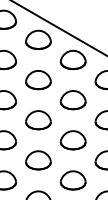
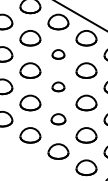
part: (38, 80) -> (58, 54), size x0.6
part: (38, 119) -> (58, 86), size x0.6
part: (38, 160) -> (58, 119), size x0.7

